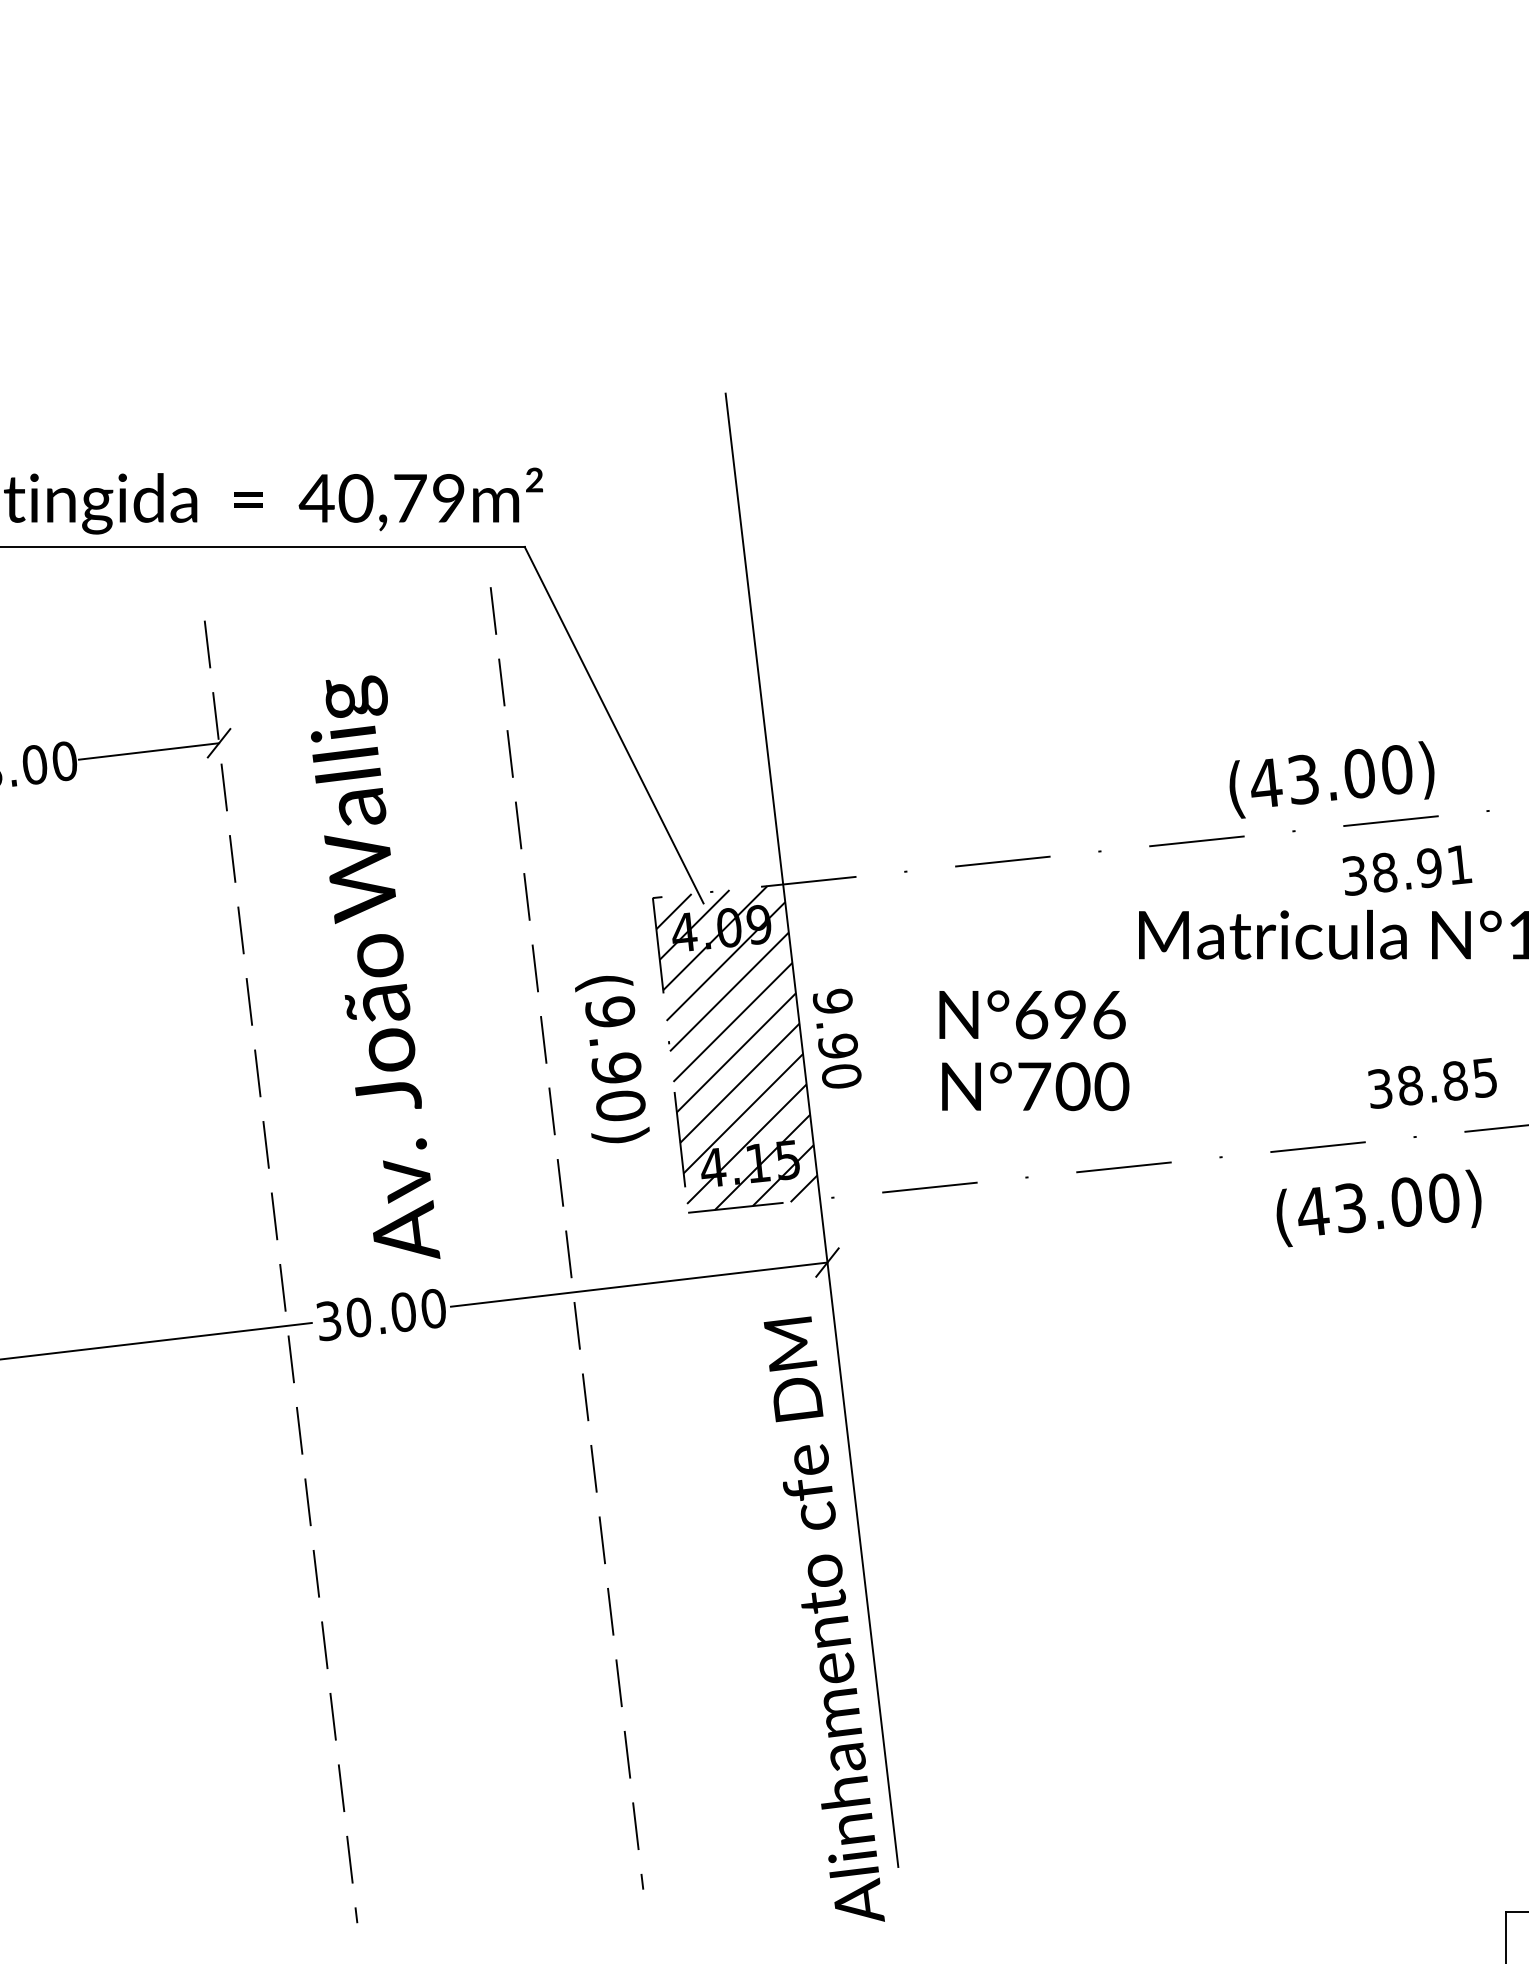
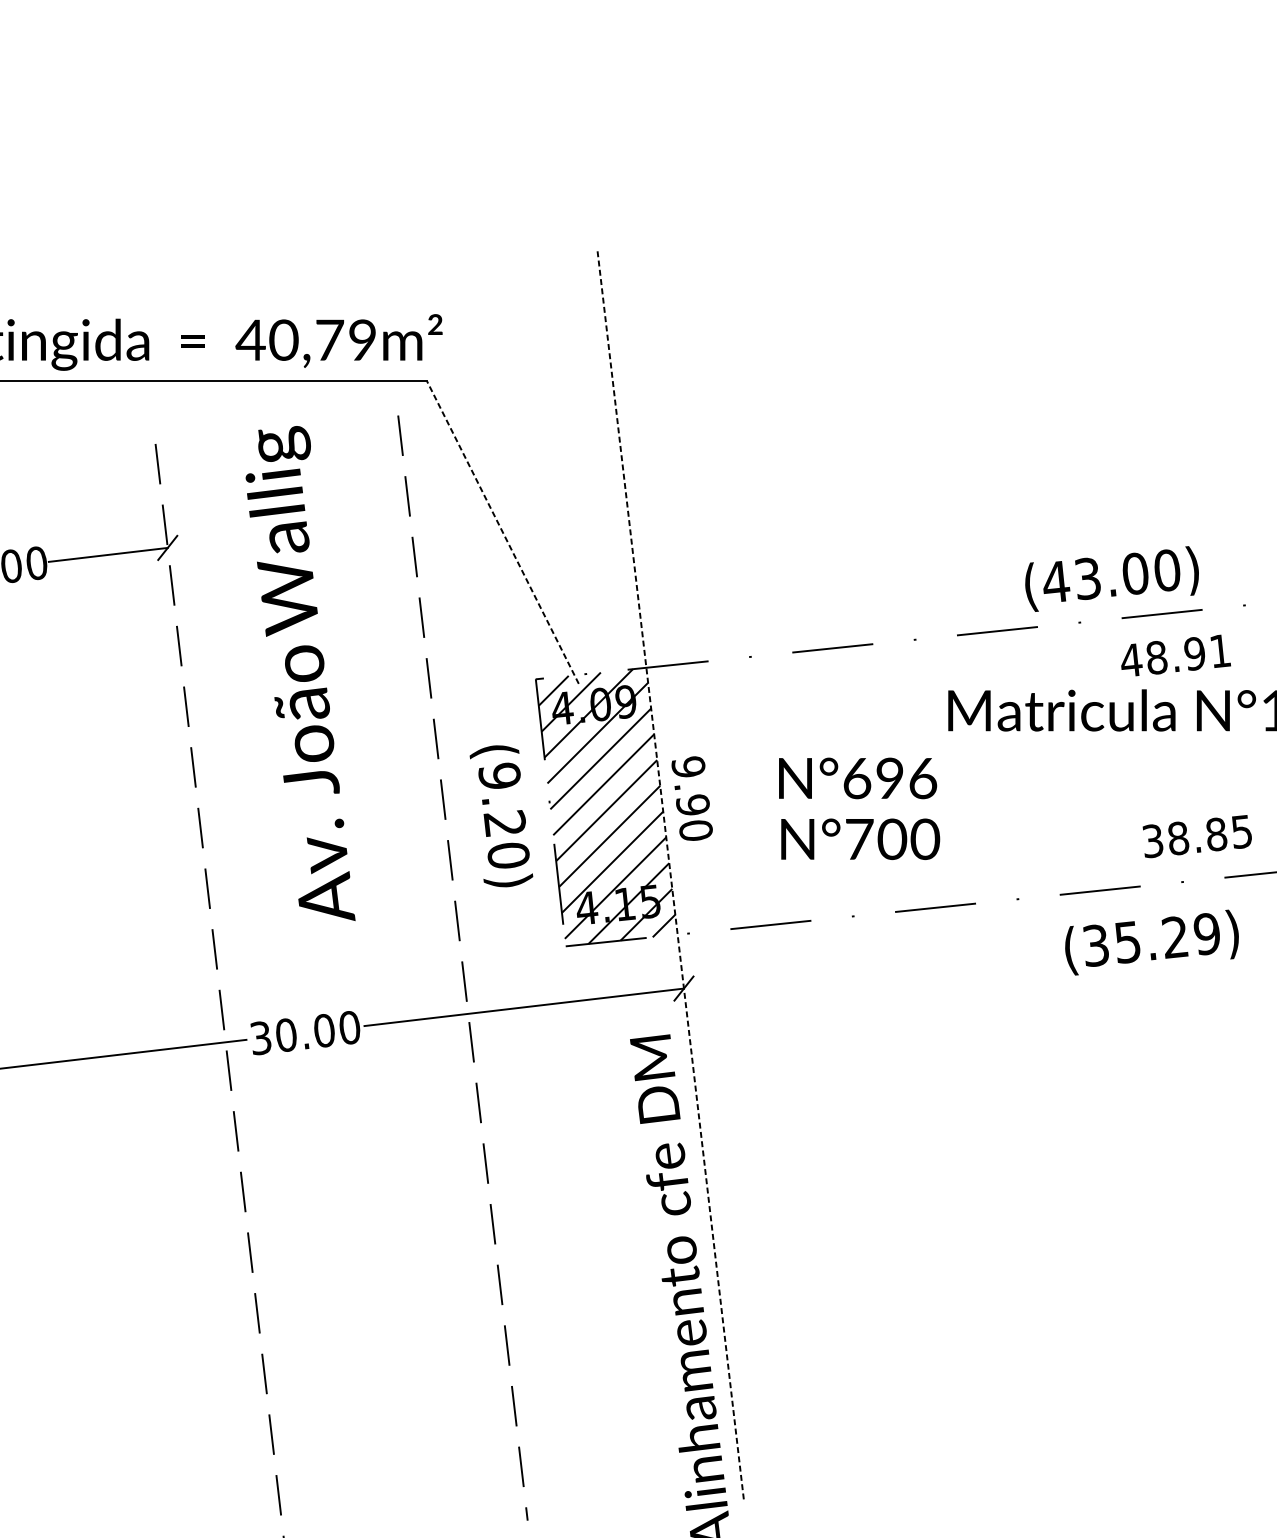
line: (613, 724) -> (502, 532), solid -> dashed
text: (1355, 875) -> (1131, 660), 38.91 -> 48.91
text: (375, 966) -> (300, 672), moved
text: (616, 1067) -> (504, 823), (9.90) -> (9.20)
line: (811, 1130) -> (670, 876), solid -> dashed
text: (1378, 1205) -> (1151, 940), (43.00) -> (35.29)

